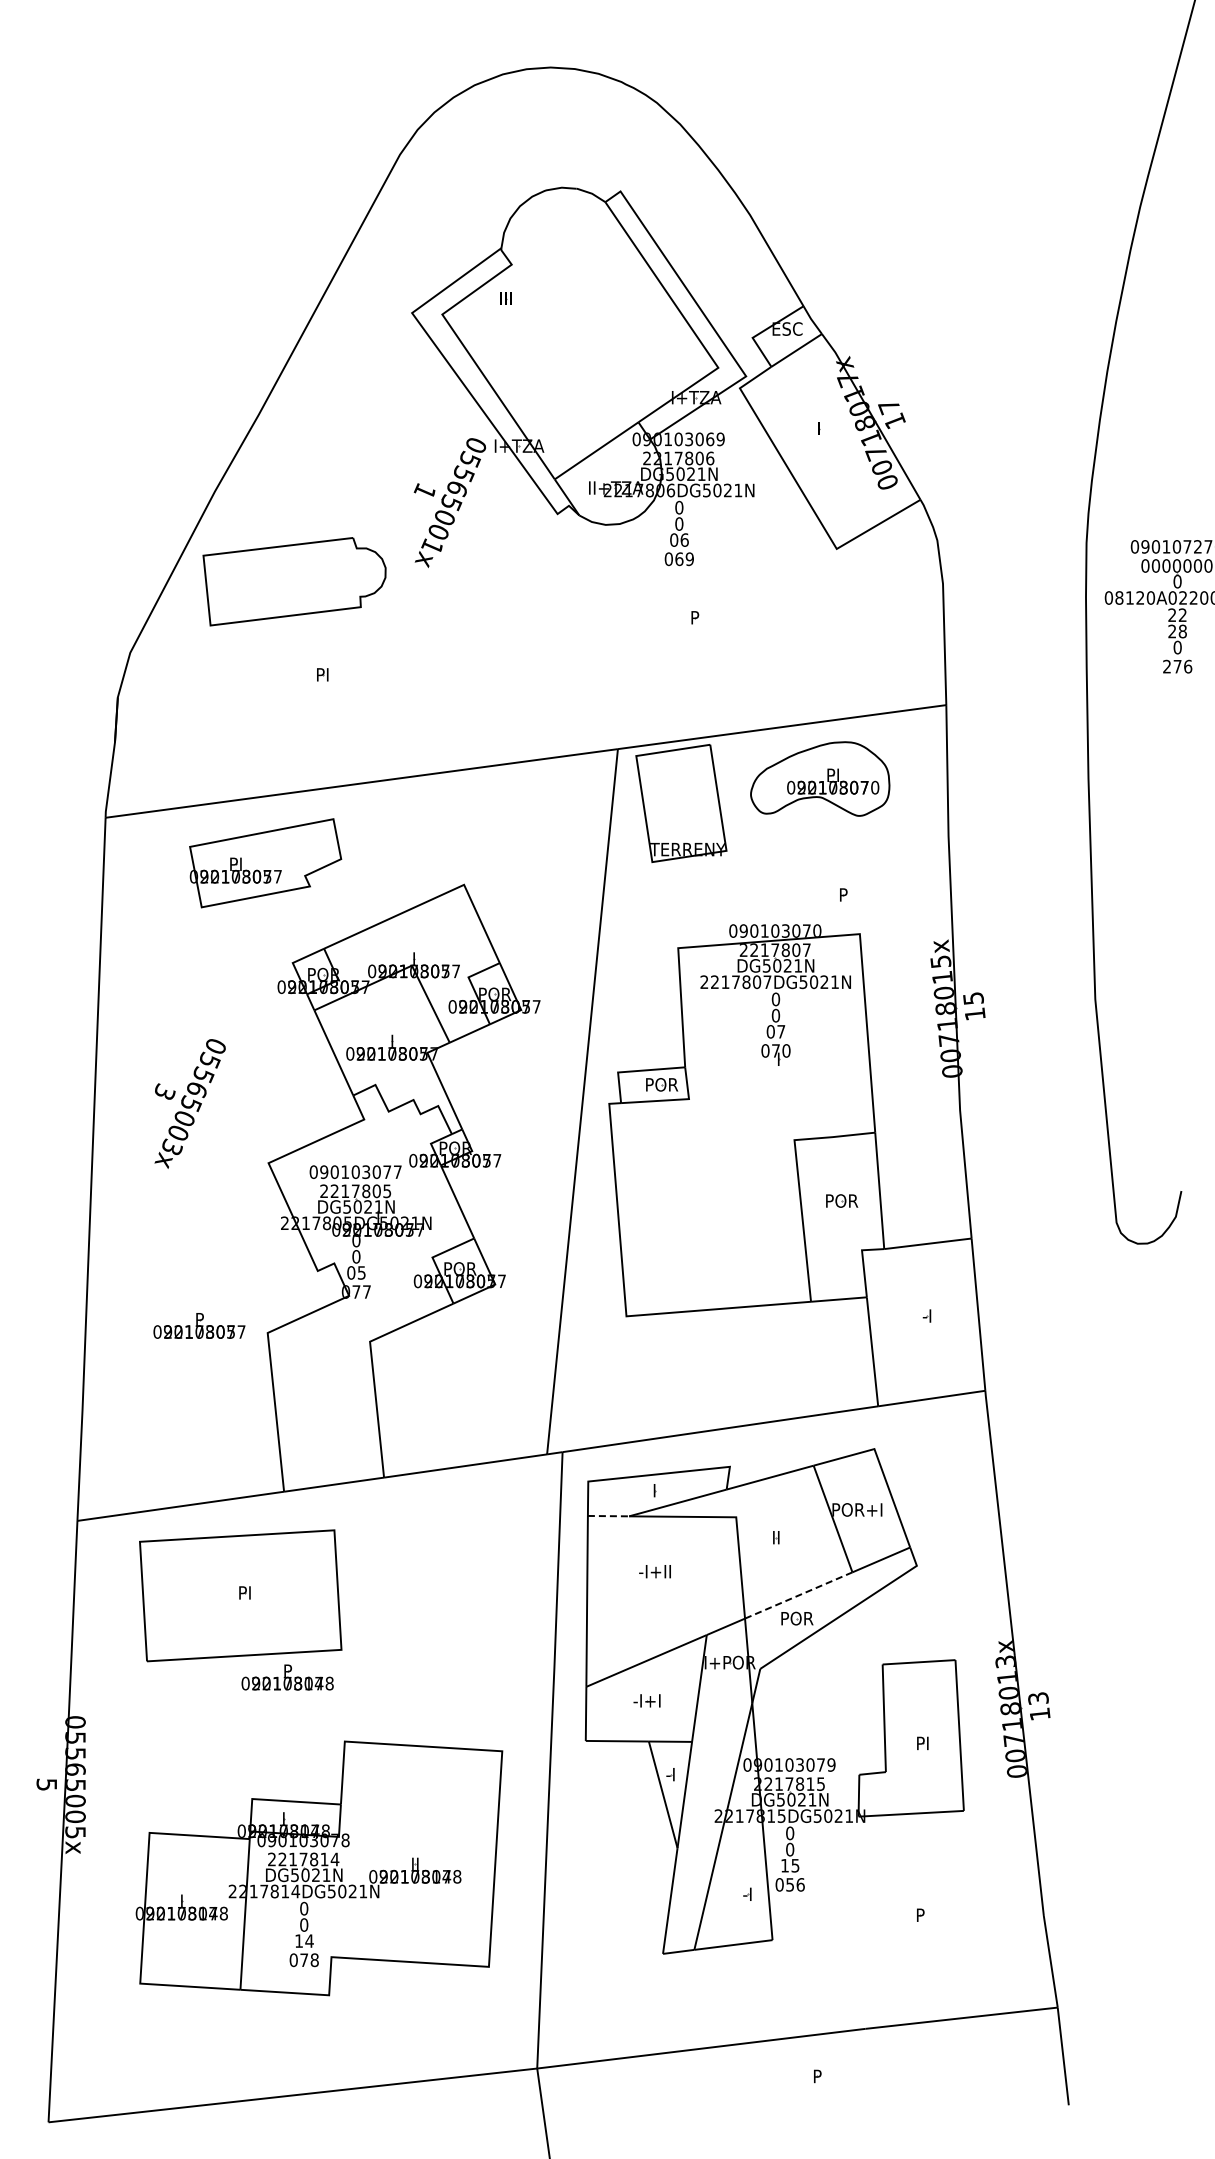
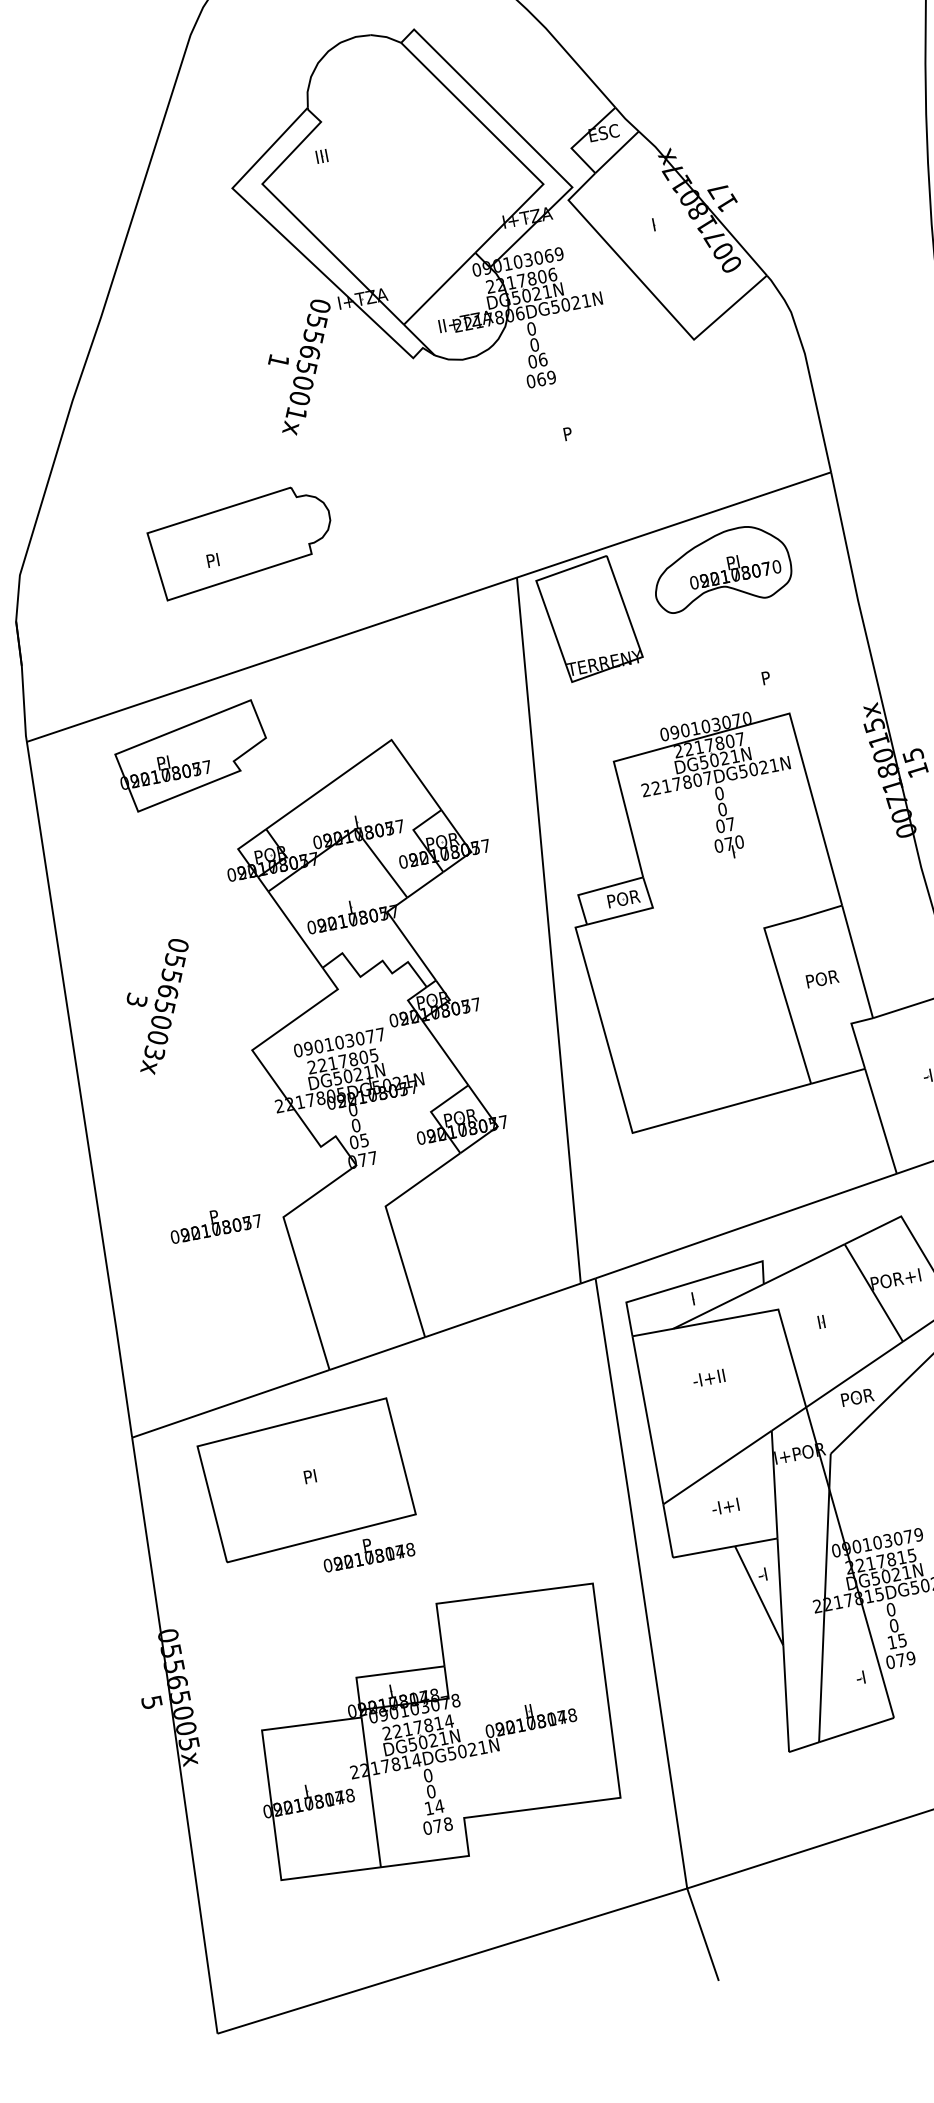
part: (294, 581) -> (241, 541), moved
line: (608, 1516) -> (652, 1332), dashed -> solid
line: (799, 1595) -> (855, 1374), dashed -> solid
text: (795, 1884) -> (906, 1658), 056 -> 079

